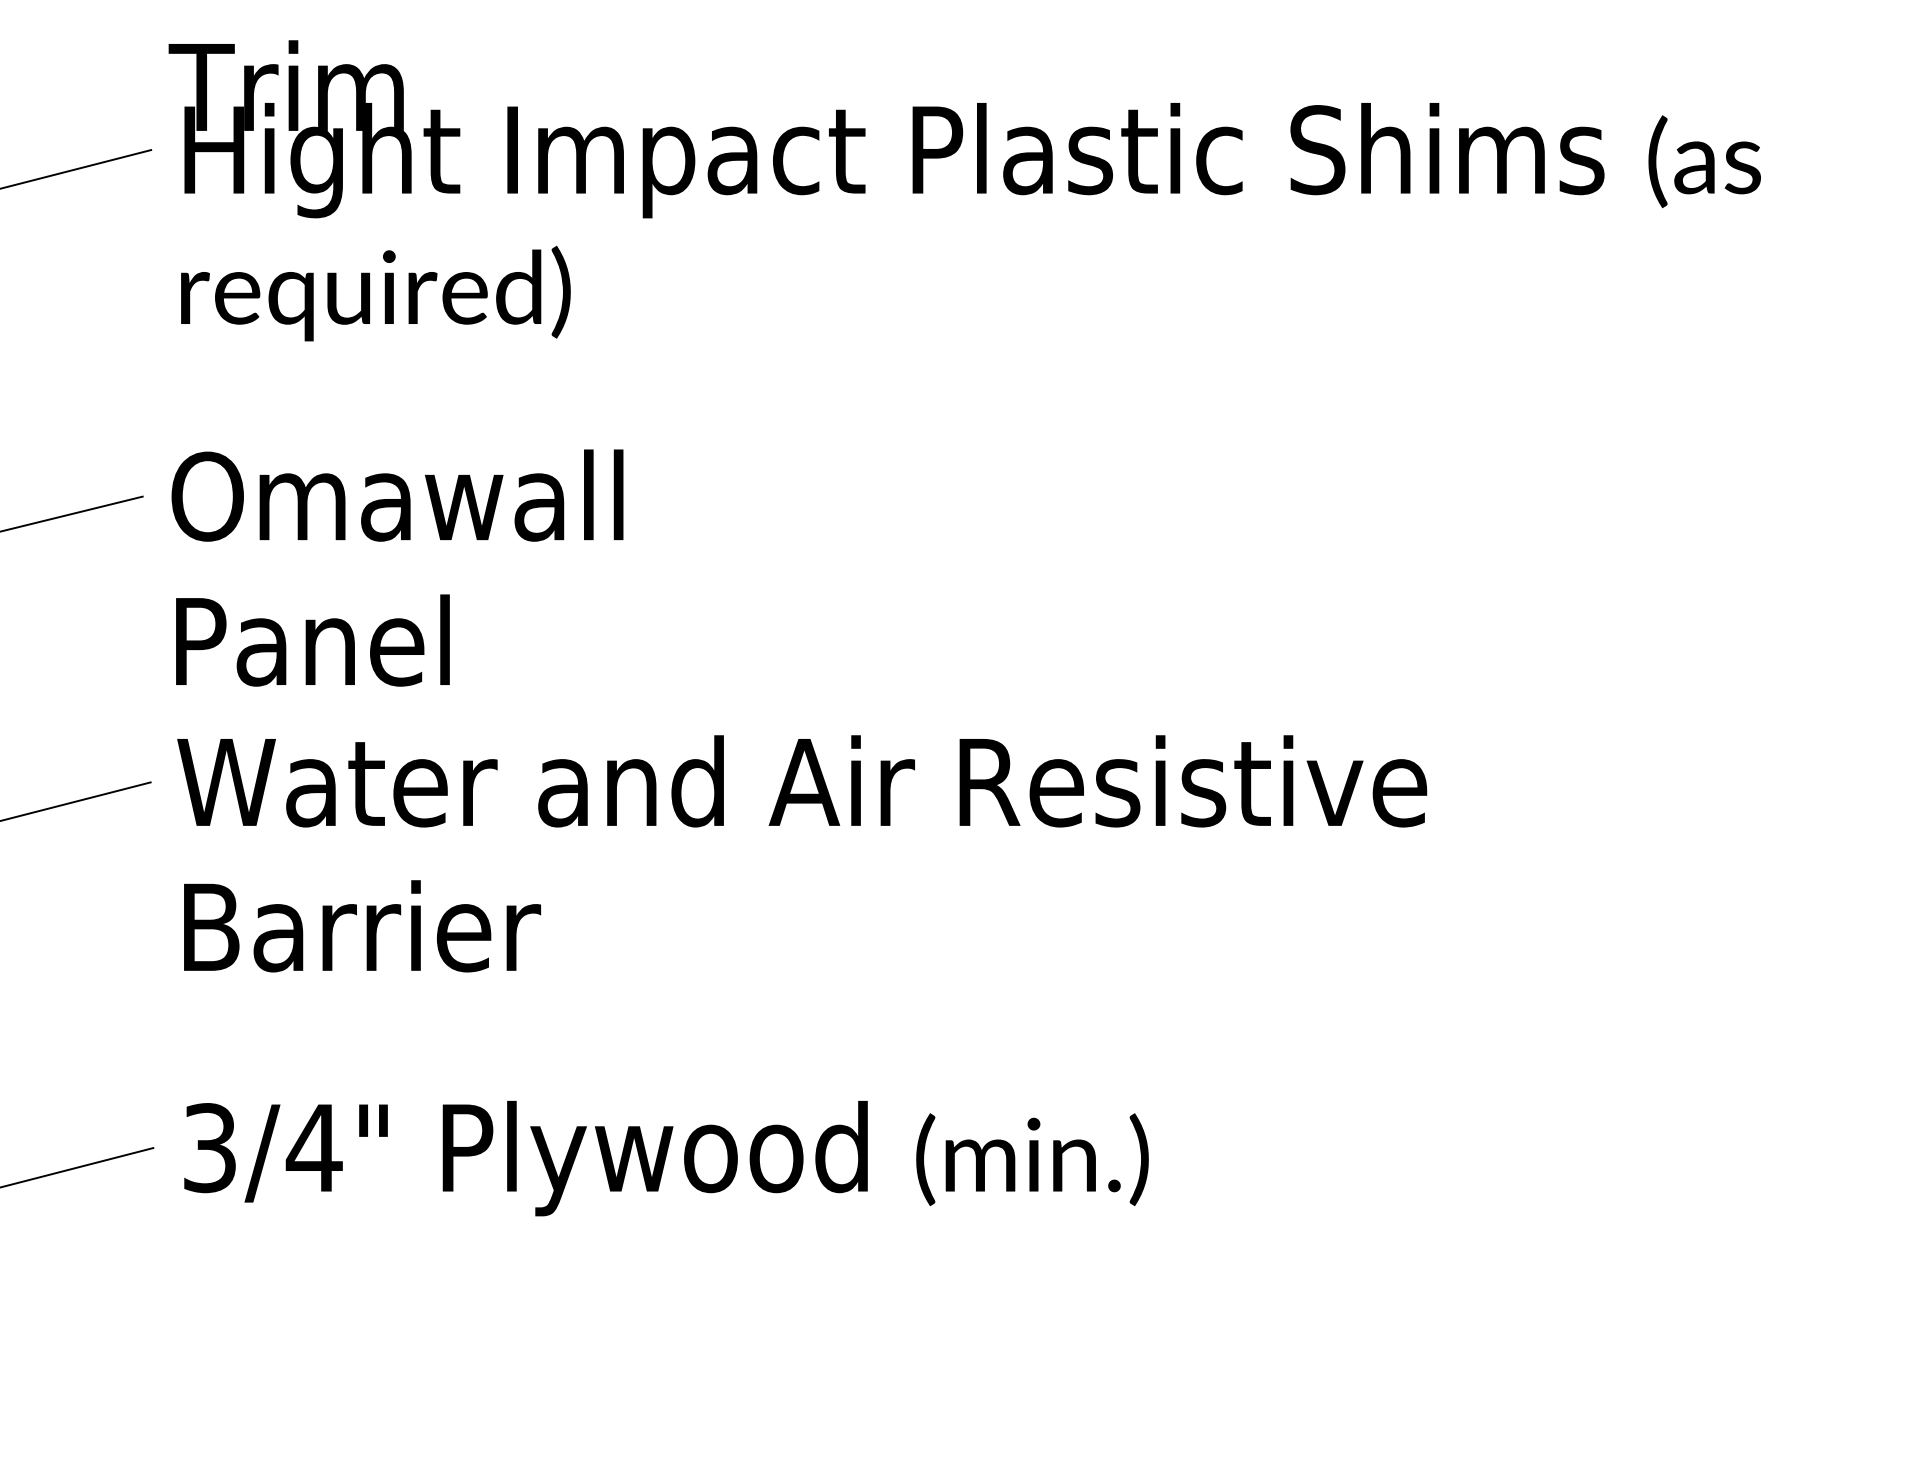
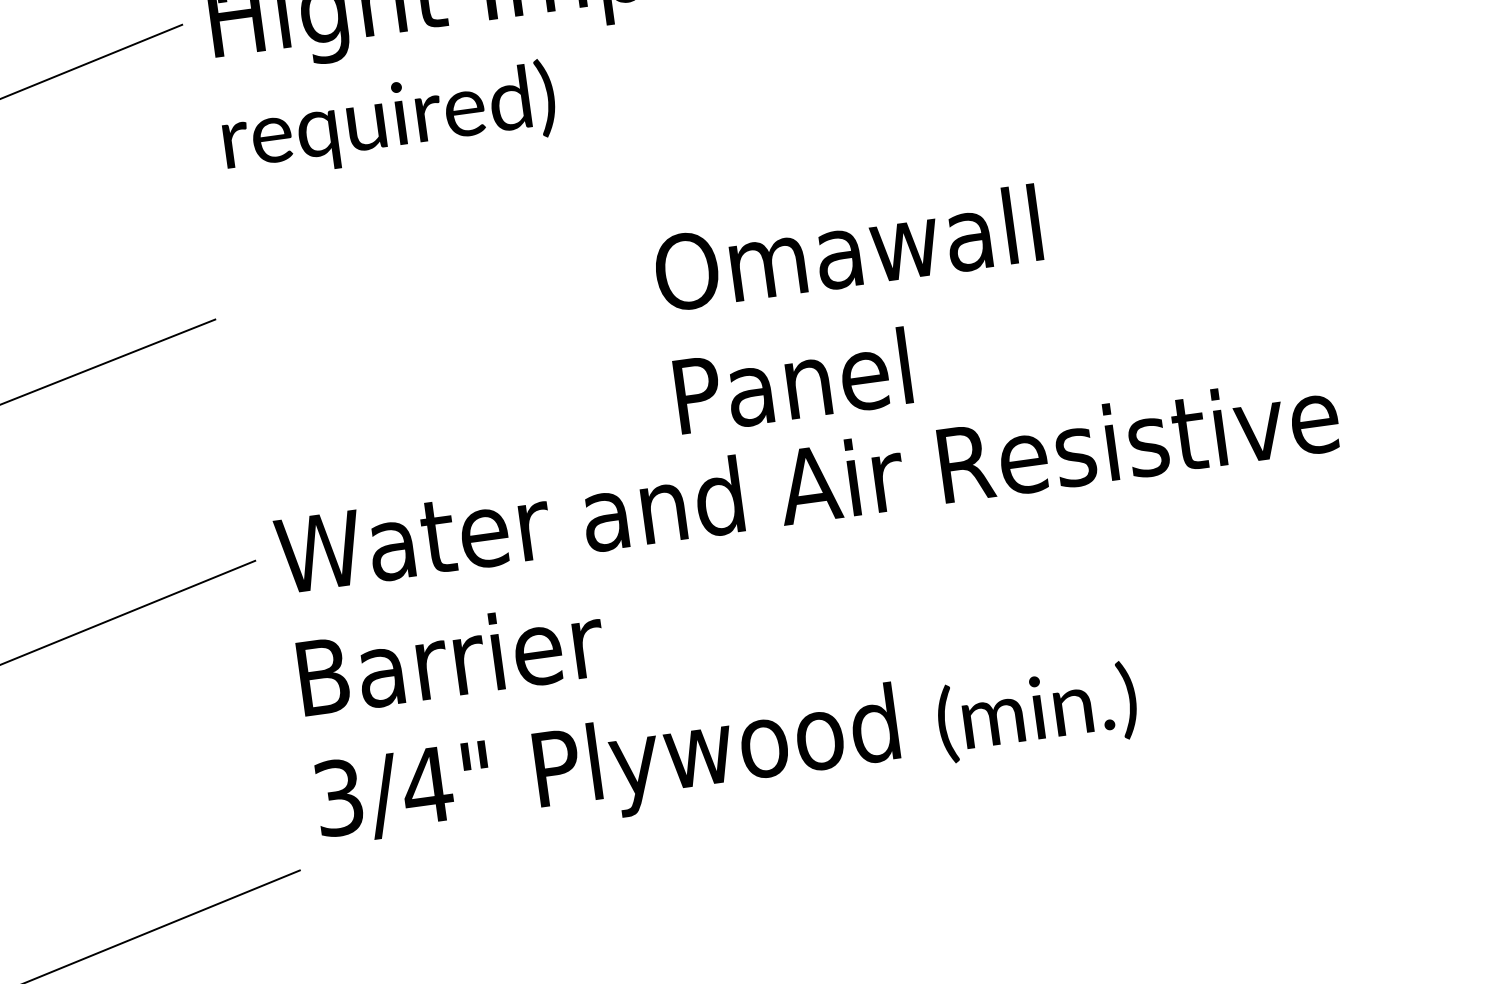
text: (397, 567) -> (856, 309), moved
text: (666, 1158) -> (727, 753), moved

